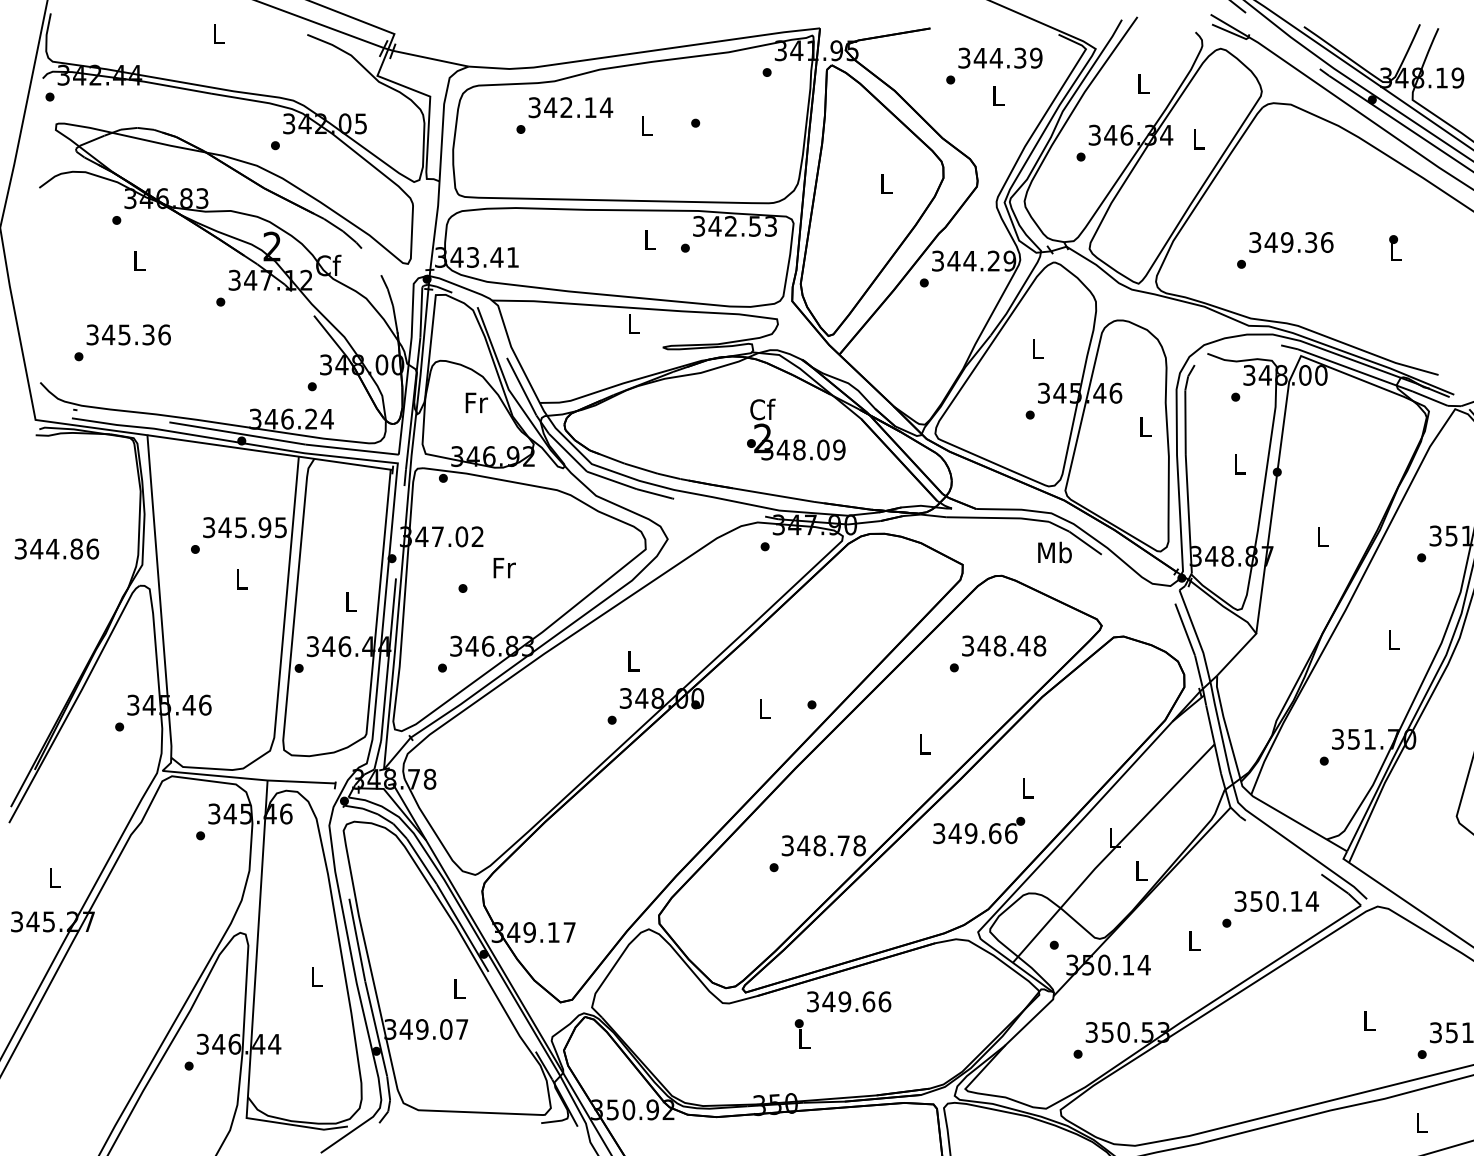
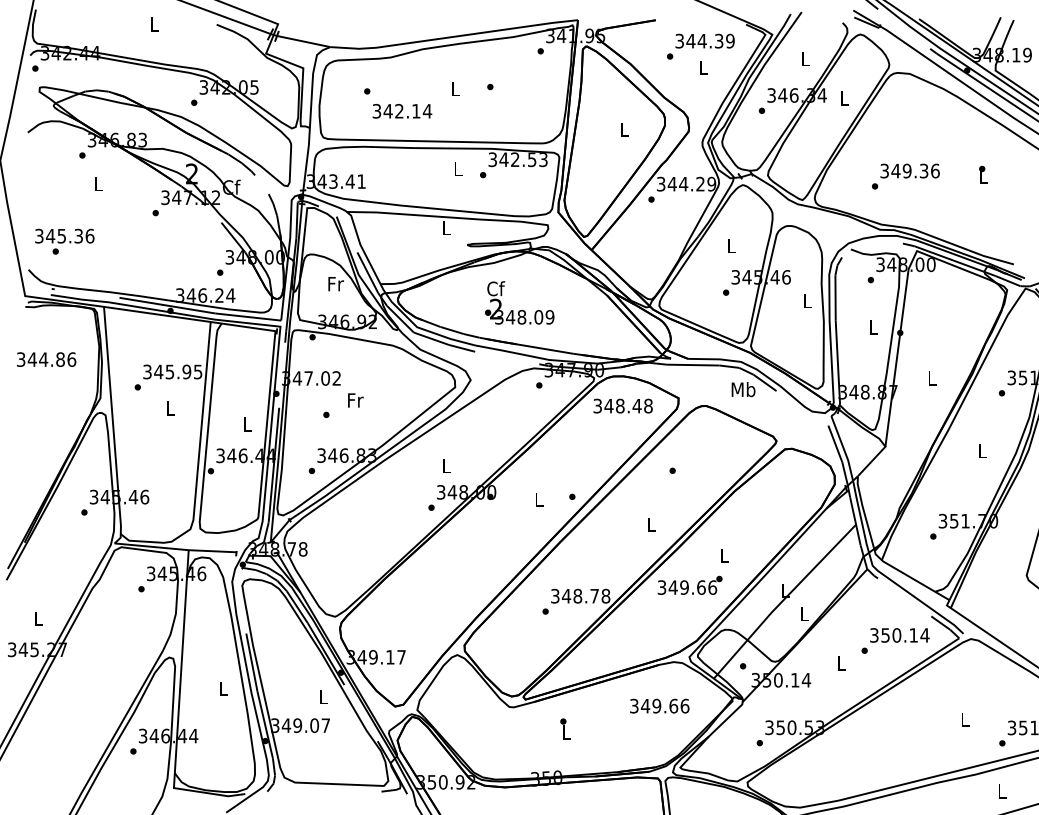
text: (570, 107) -> (402, 111), moved
text: (128, 334) -> (64, 235), moved
text: (796, 429) -> (519, 302), moved
text: (56, 548) -> (46, 359), moved
text: (1004, 645) -> (623, 405), moved
text: (849, 1001) -> (660, 705), moved

